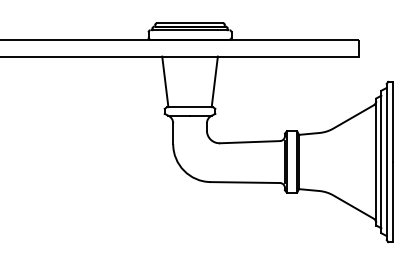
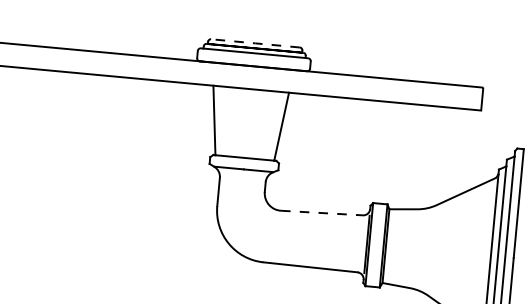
line: (190, 22) -> (256, 42), solid -> dashed
line: (250, 142) -> (322, 213), solid -> dashed

